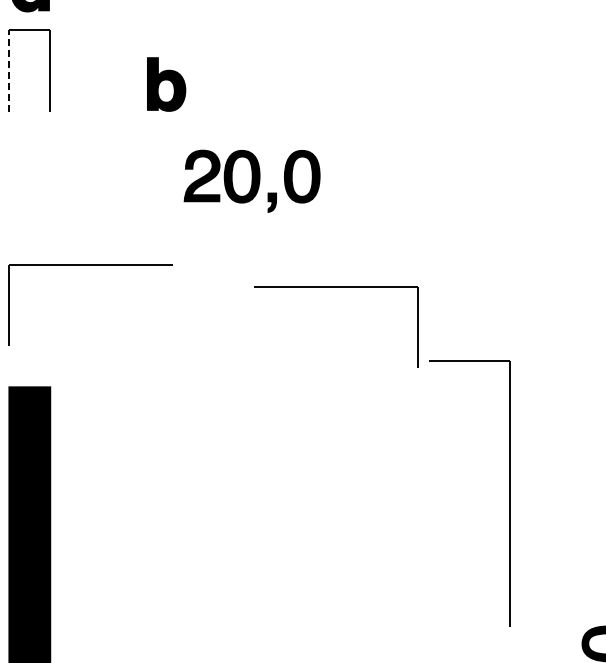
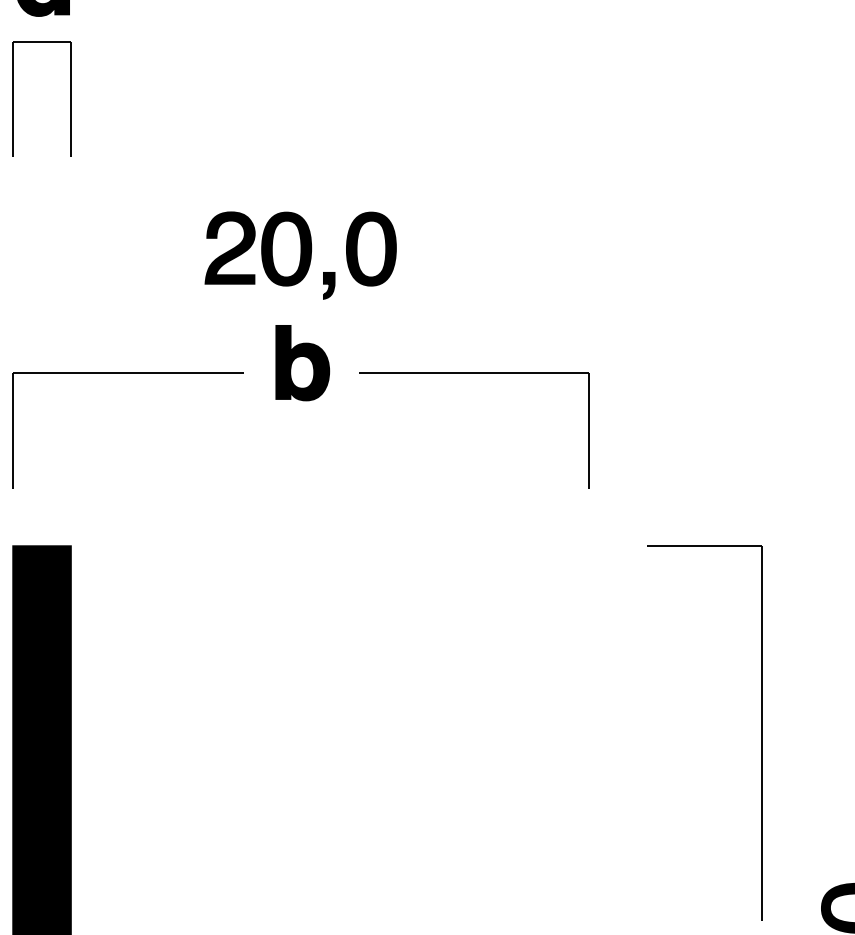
line: (9, 70) -> (13, 99), dashed -> solid
part: (166, 84) -> (302, 363), moved
part: (251, 180) -> (299, 254), moved
part: (336, 287) -> (474, 374), moved
part: (509, 493) -> (761, 732), moved

